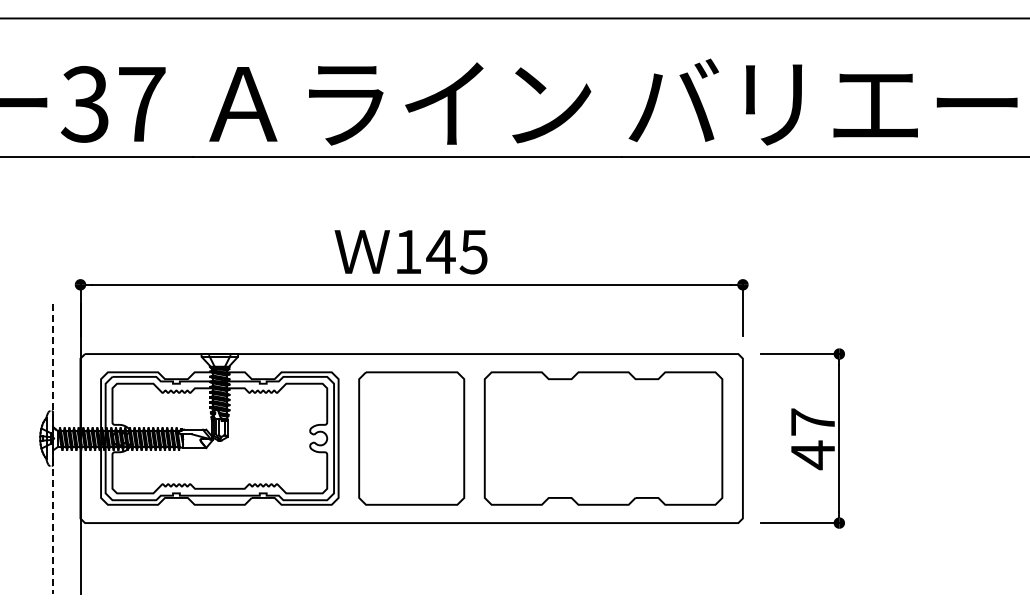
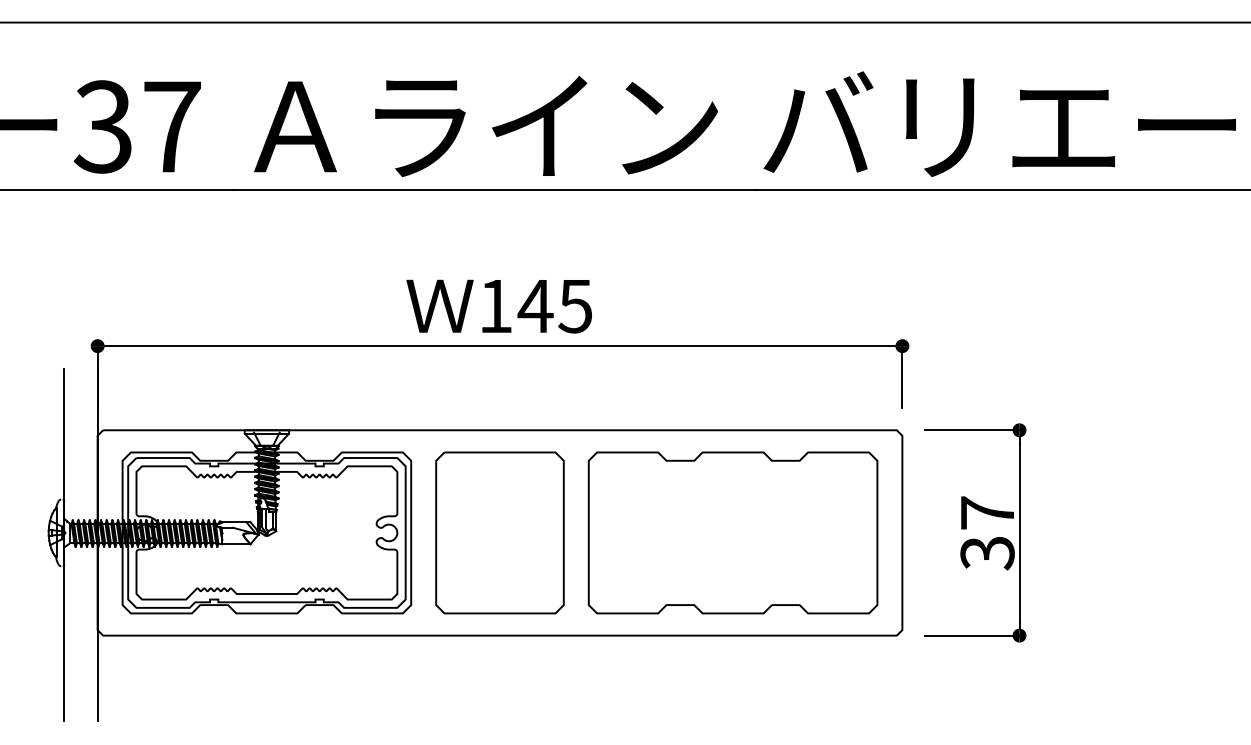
line: (53, 448) -> (64, 545), dashed -> solid
text: (812, 455) -> (986, 553), 47 -> 37

